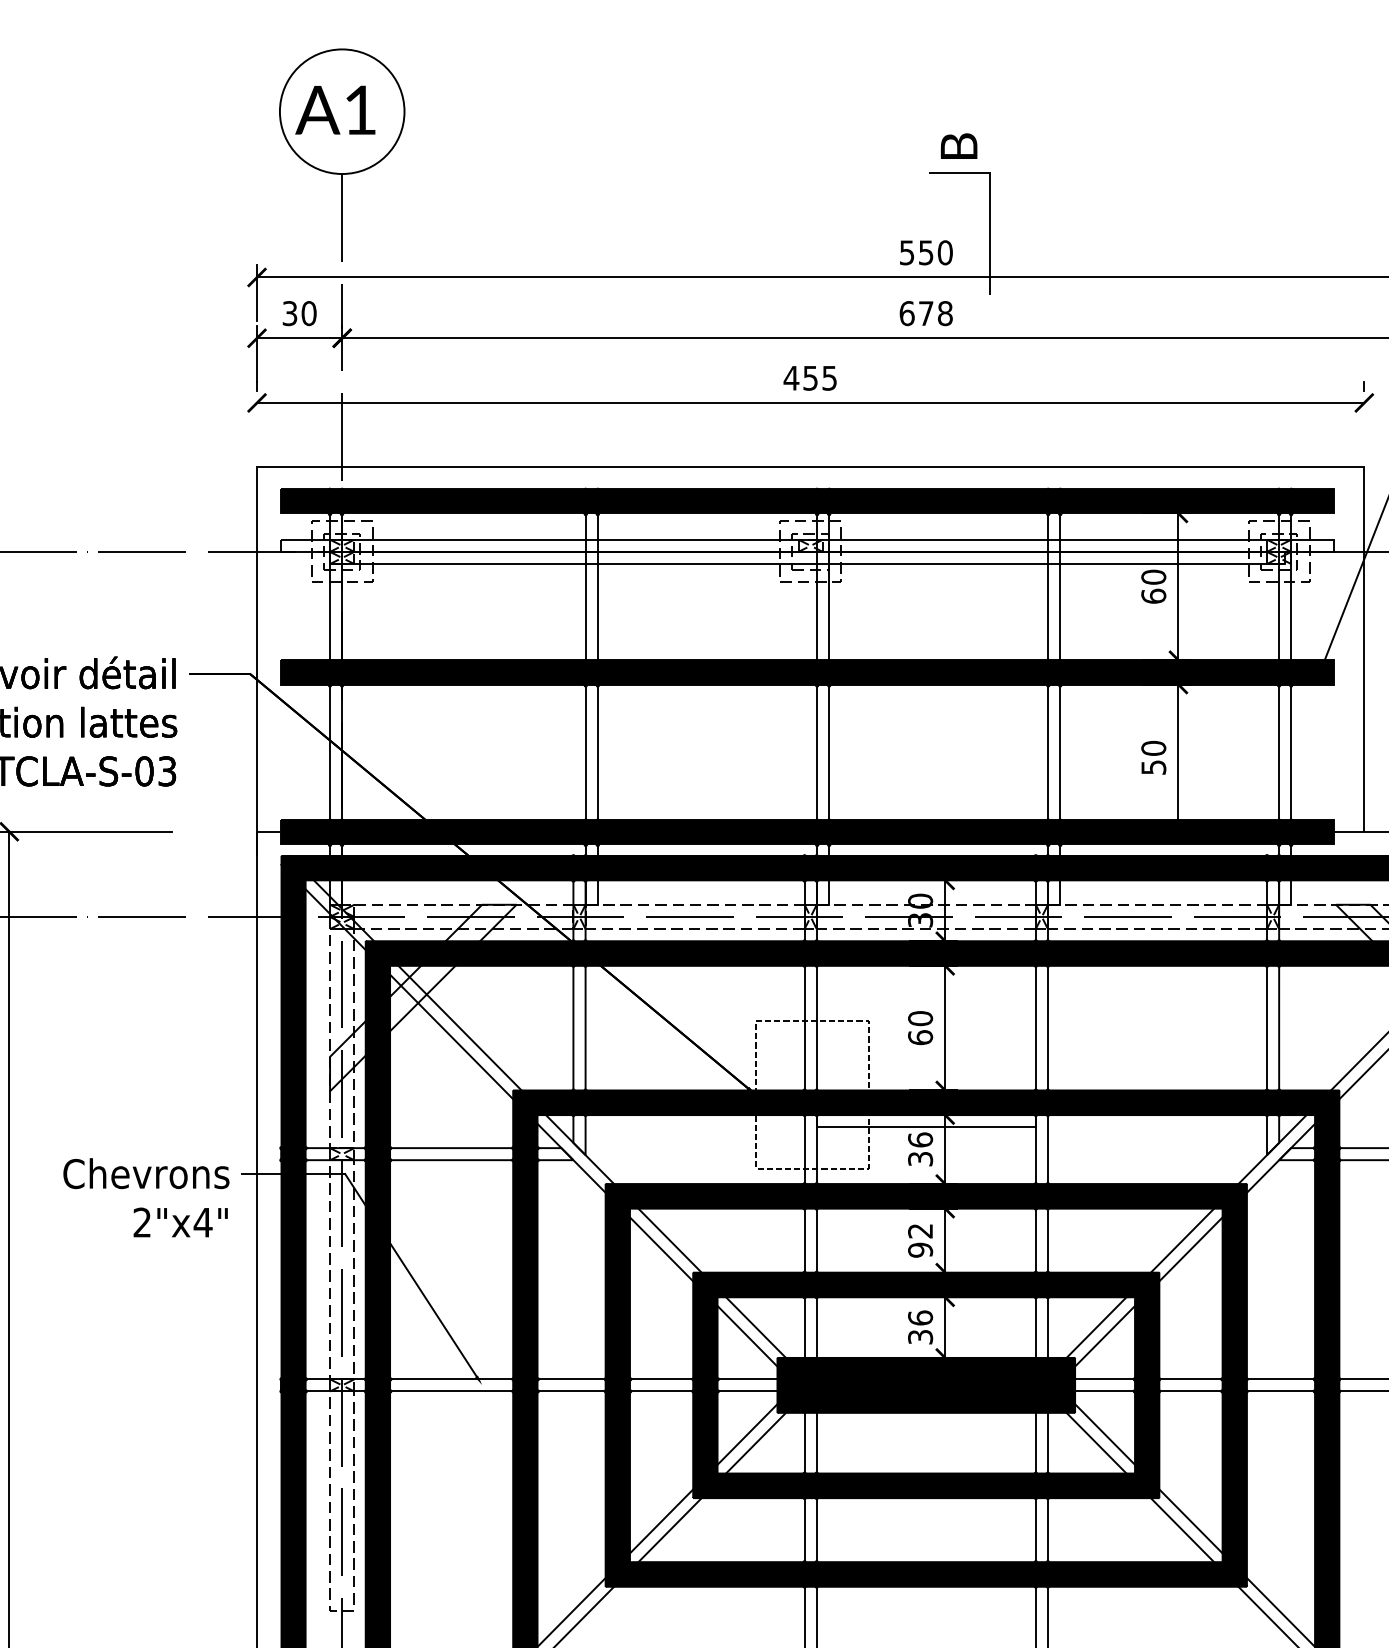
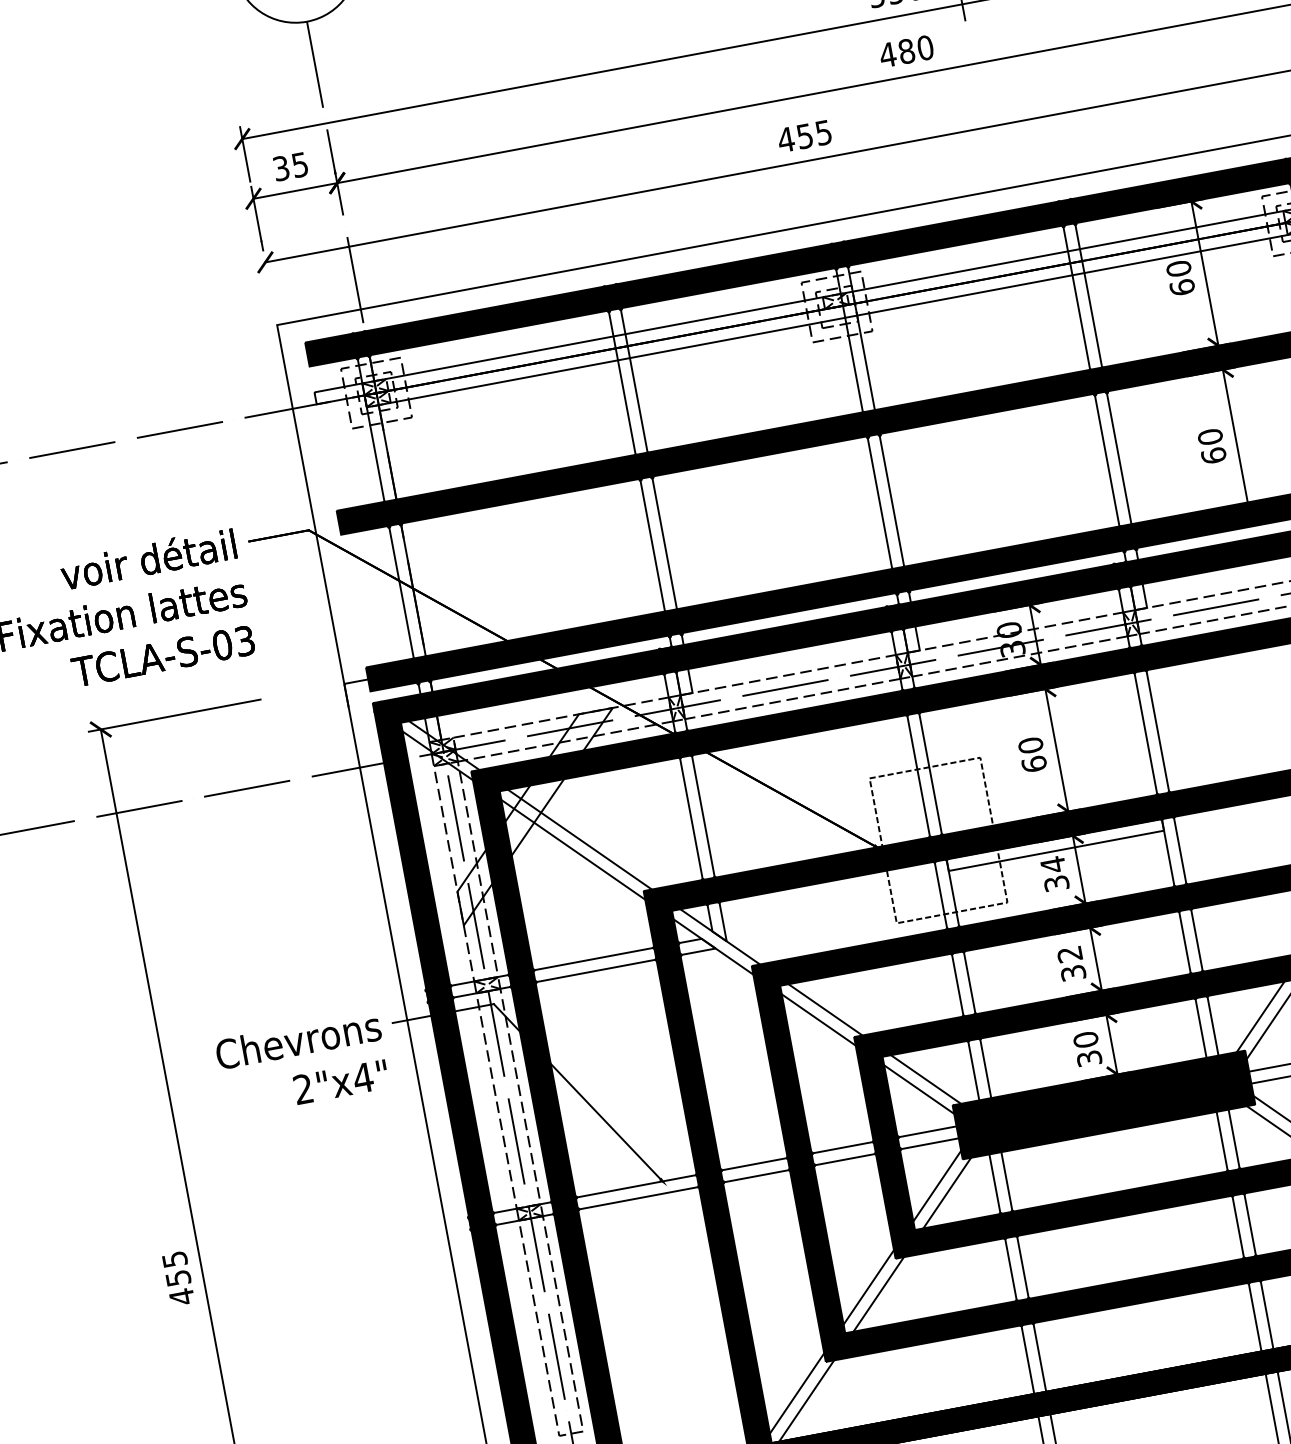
text: (308, 313) -> (299, 165), 30 -> 35
text: (925, 313) -> (906, 51), 678 -> 480
text: (1153, 766) -> (1213, 454), 50 -> 60
text: (920, 1140) -> (1053, 865), 36 -> 34
text: (920, 1249) -> (1073, 972), 92 -> 32
text: (920, 1317) -> (1085, 1039), 36 -> 30

